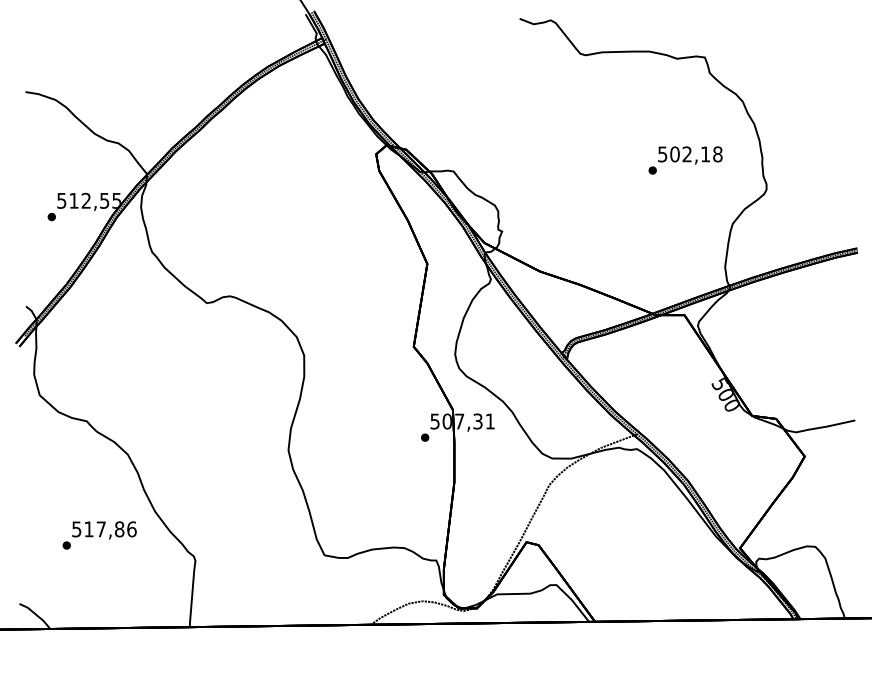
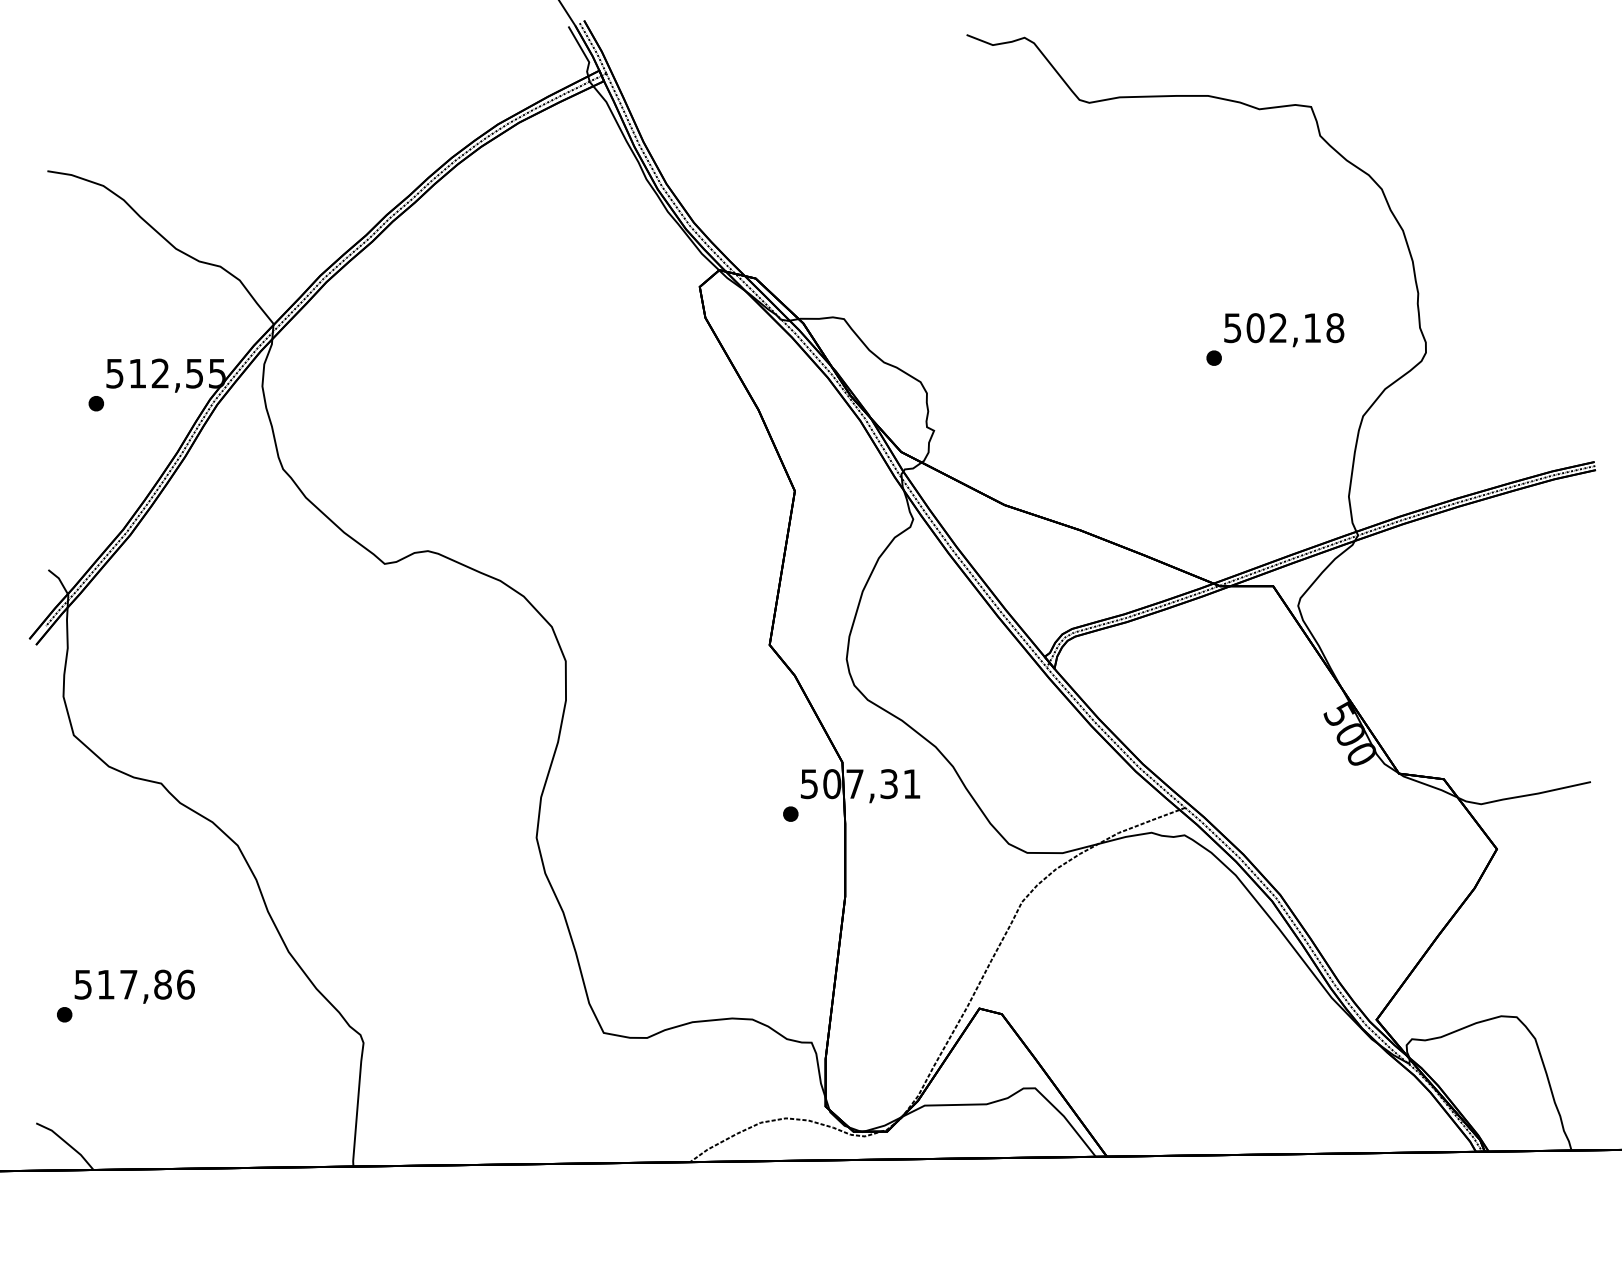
text: (685, 160) -> (1275, 339), moved
text: (99, 535) -> (125, 996), moved

